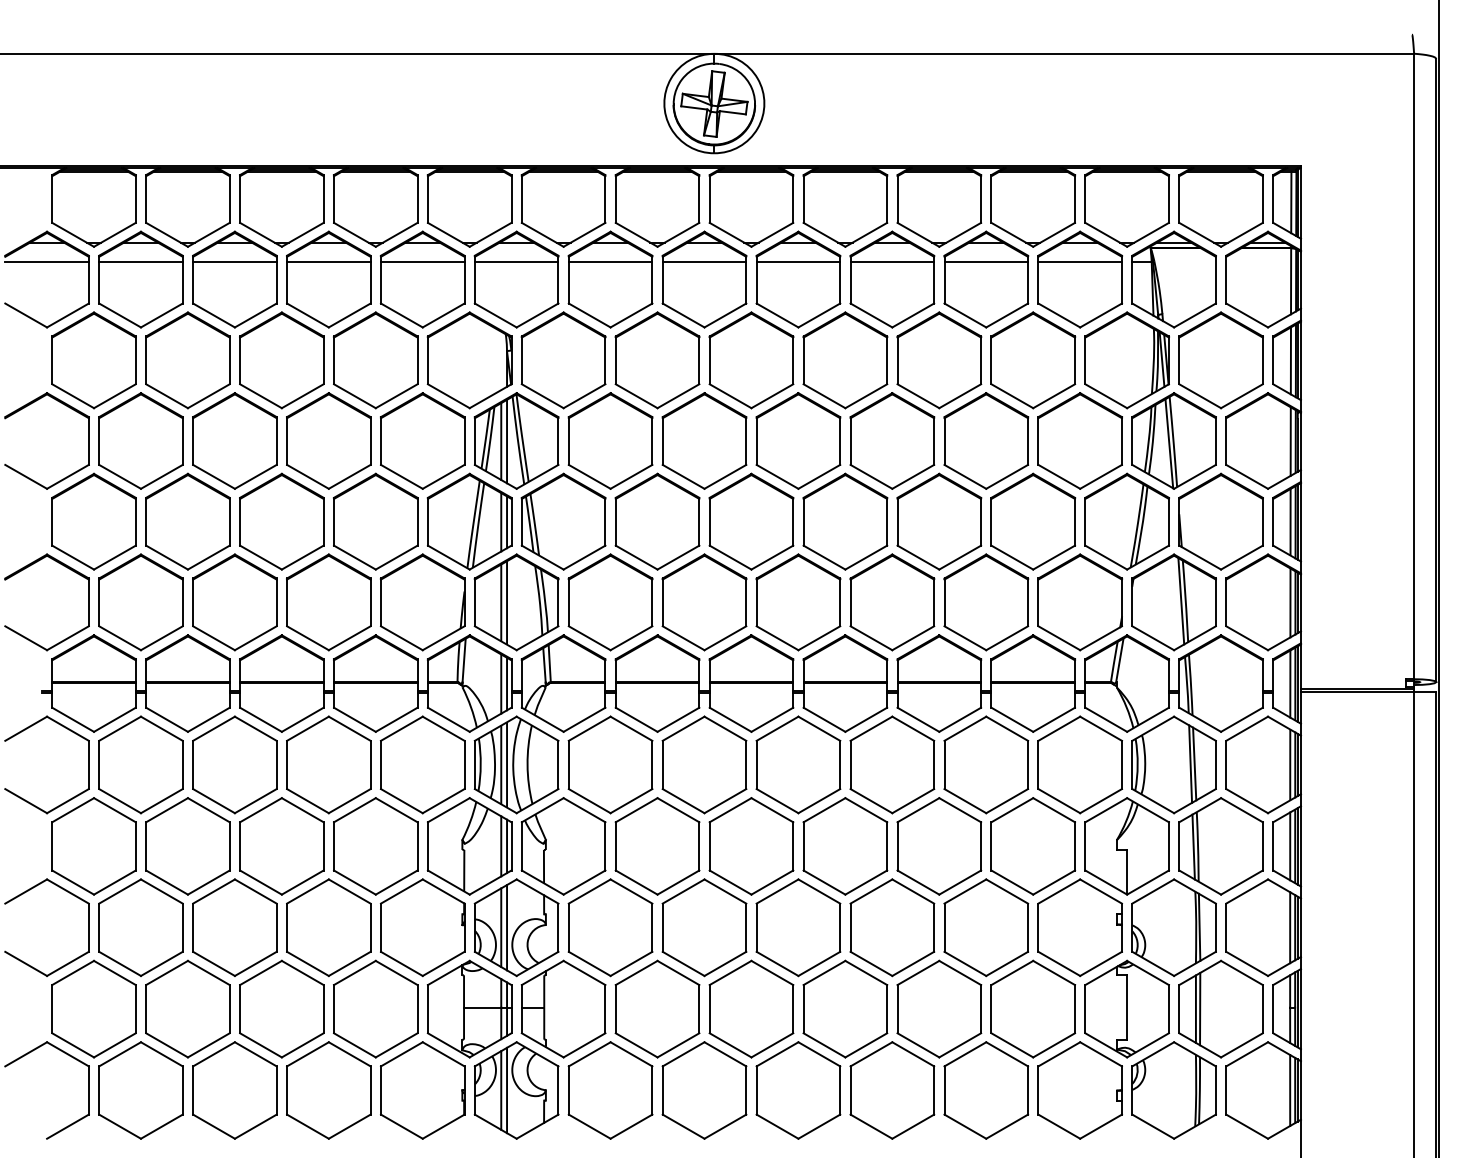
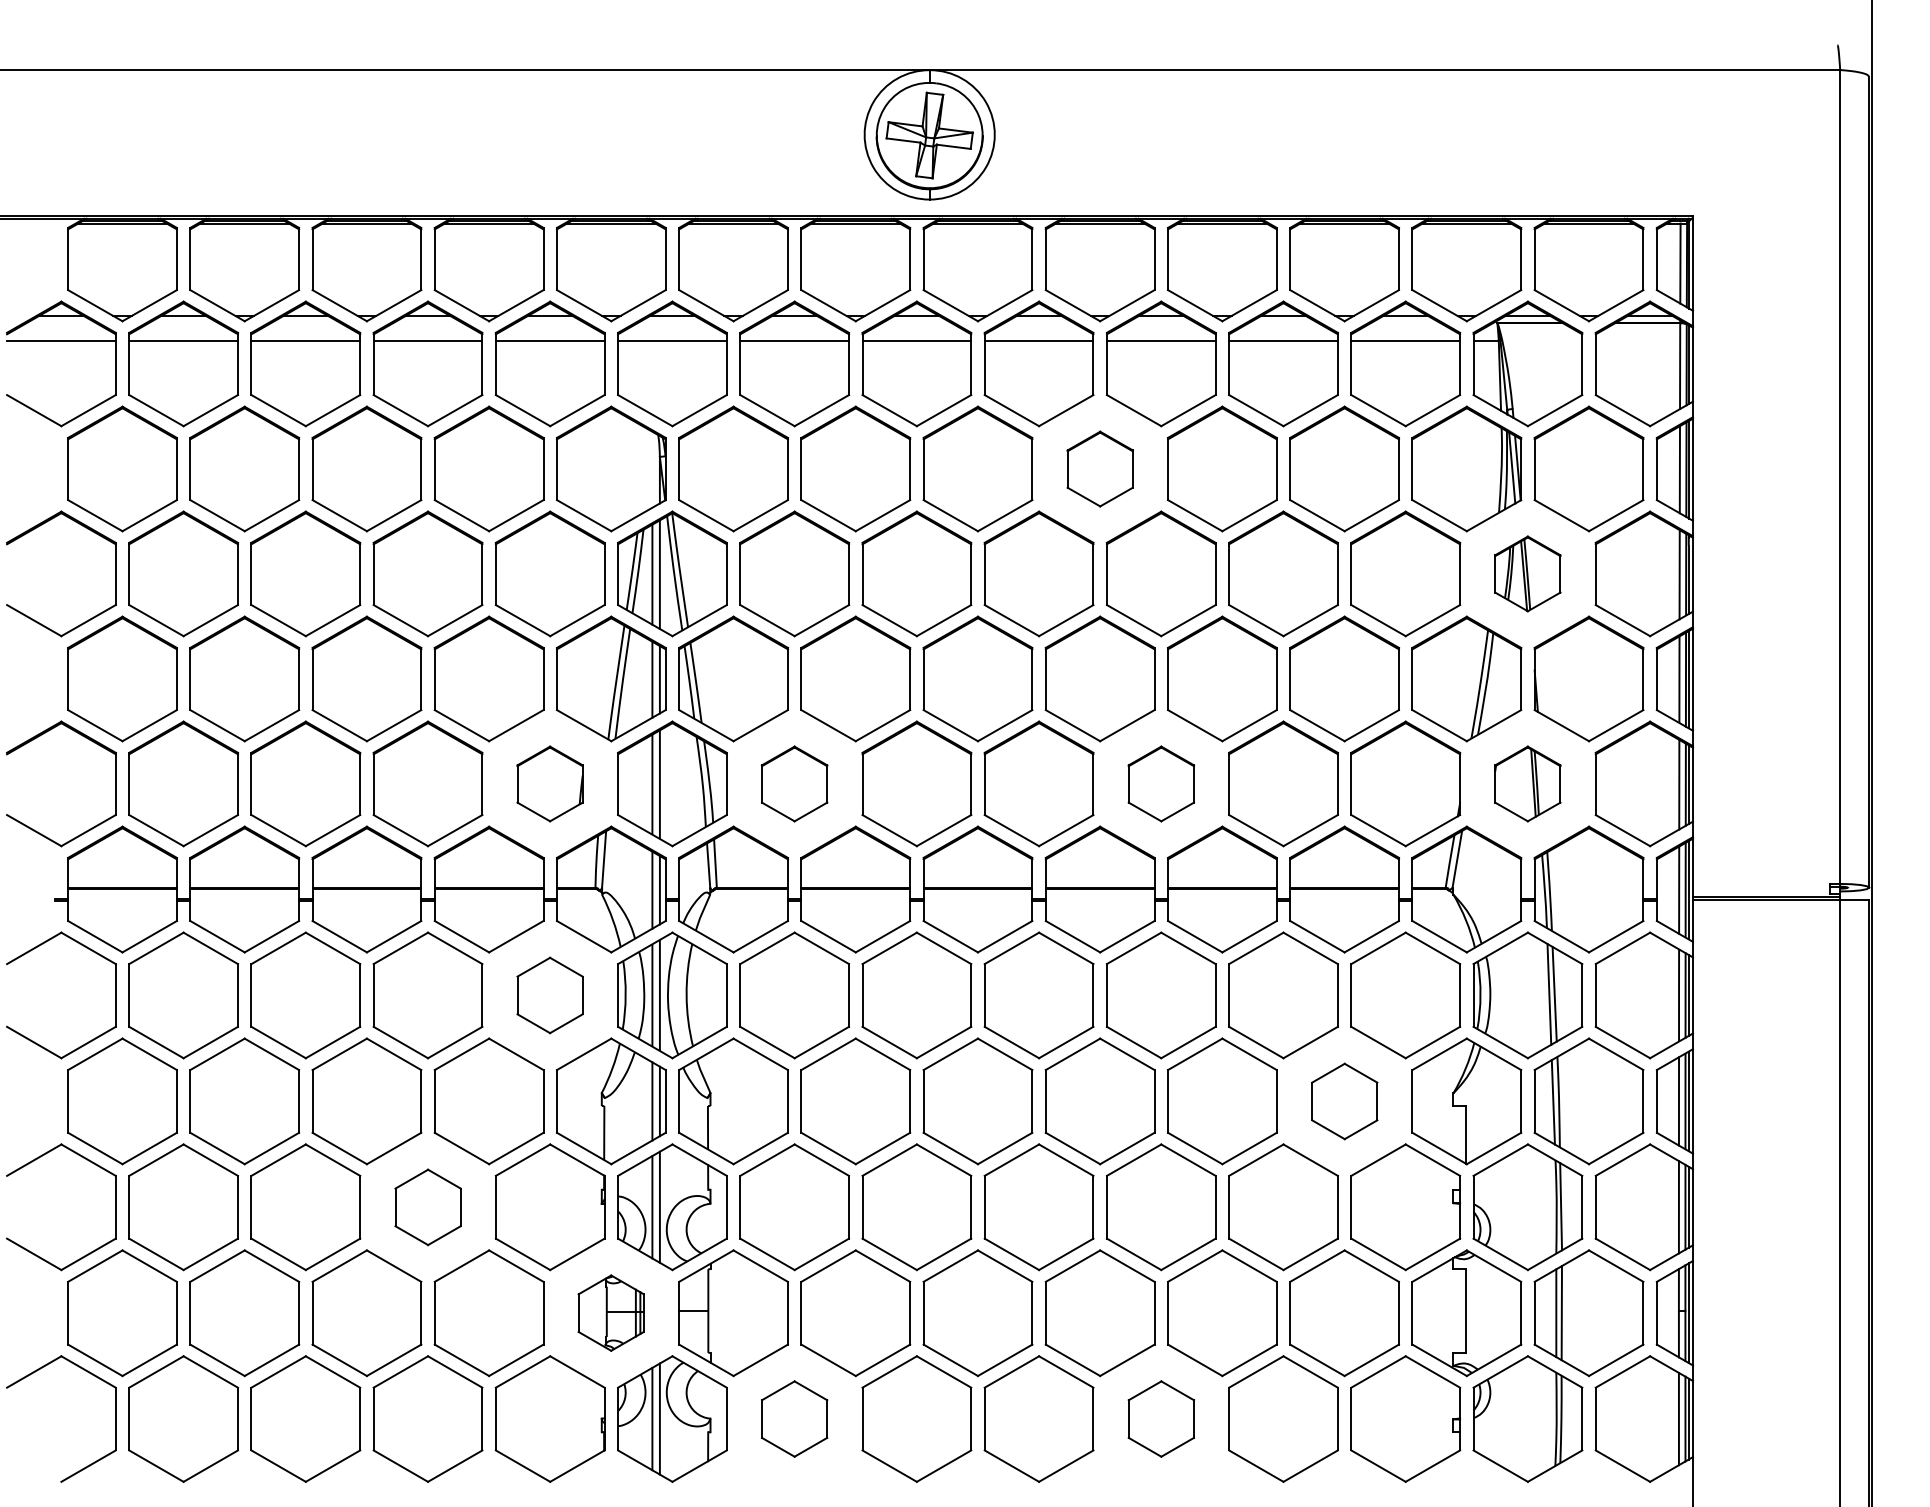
part: (845, 360) -> (1100, 469), size x0.6
part: (1173, 440) -> (1527, 573), size x0.6
part: (422, 602) -> (549, 784), size x0.6
part: (610, 602) -> (794, 784), size x0.6
part: (892, 602) -> (1161, 784), size x0.6
part: (1173, 602) -> (1527, 784), size x0.6
part: (422, 764) -> (549, 994), size x0.6
part: (1033, 846) -> (1344, 1101), size x0.6
part: (328, 927) -> (427, 1206), size x0.6
part: (469, 1008) -> (611, 1312), size x0.6
part: (610, 1090) -> (794, 1419), size x0.6
part: (892, 1090) -> (1161, 1419), size x0.6

